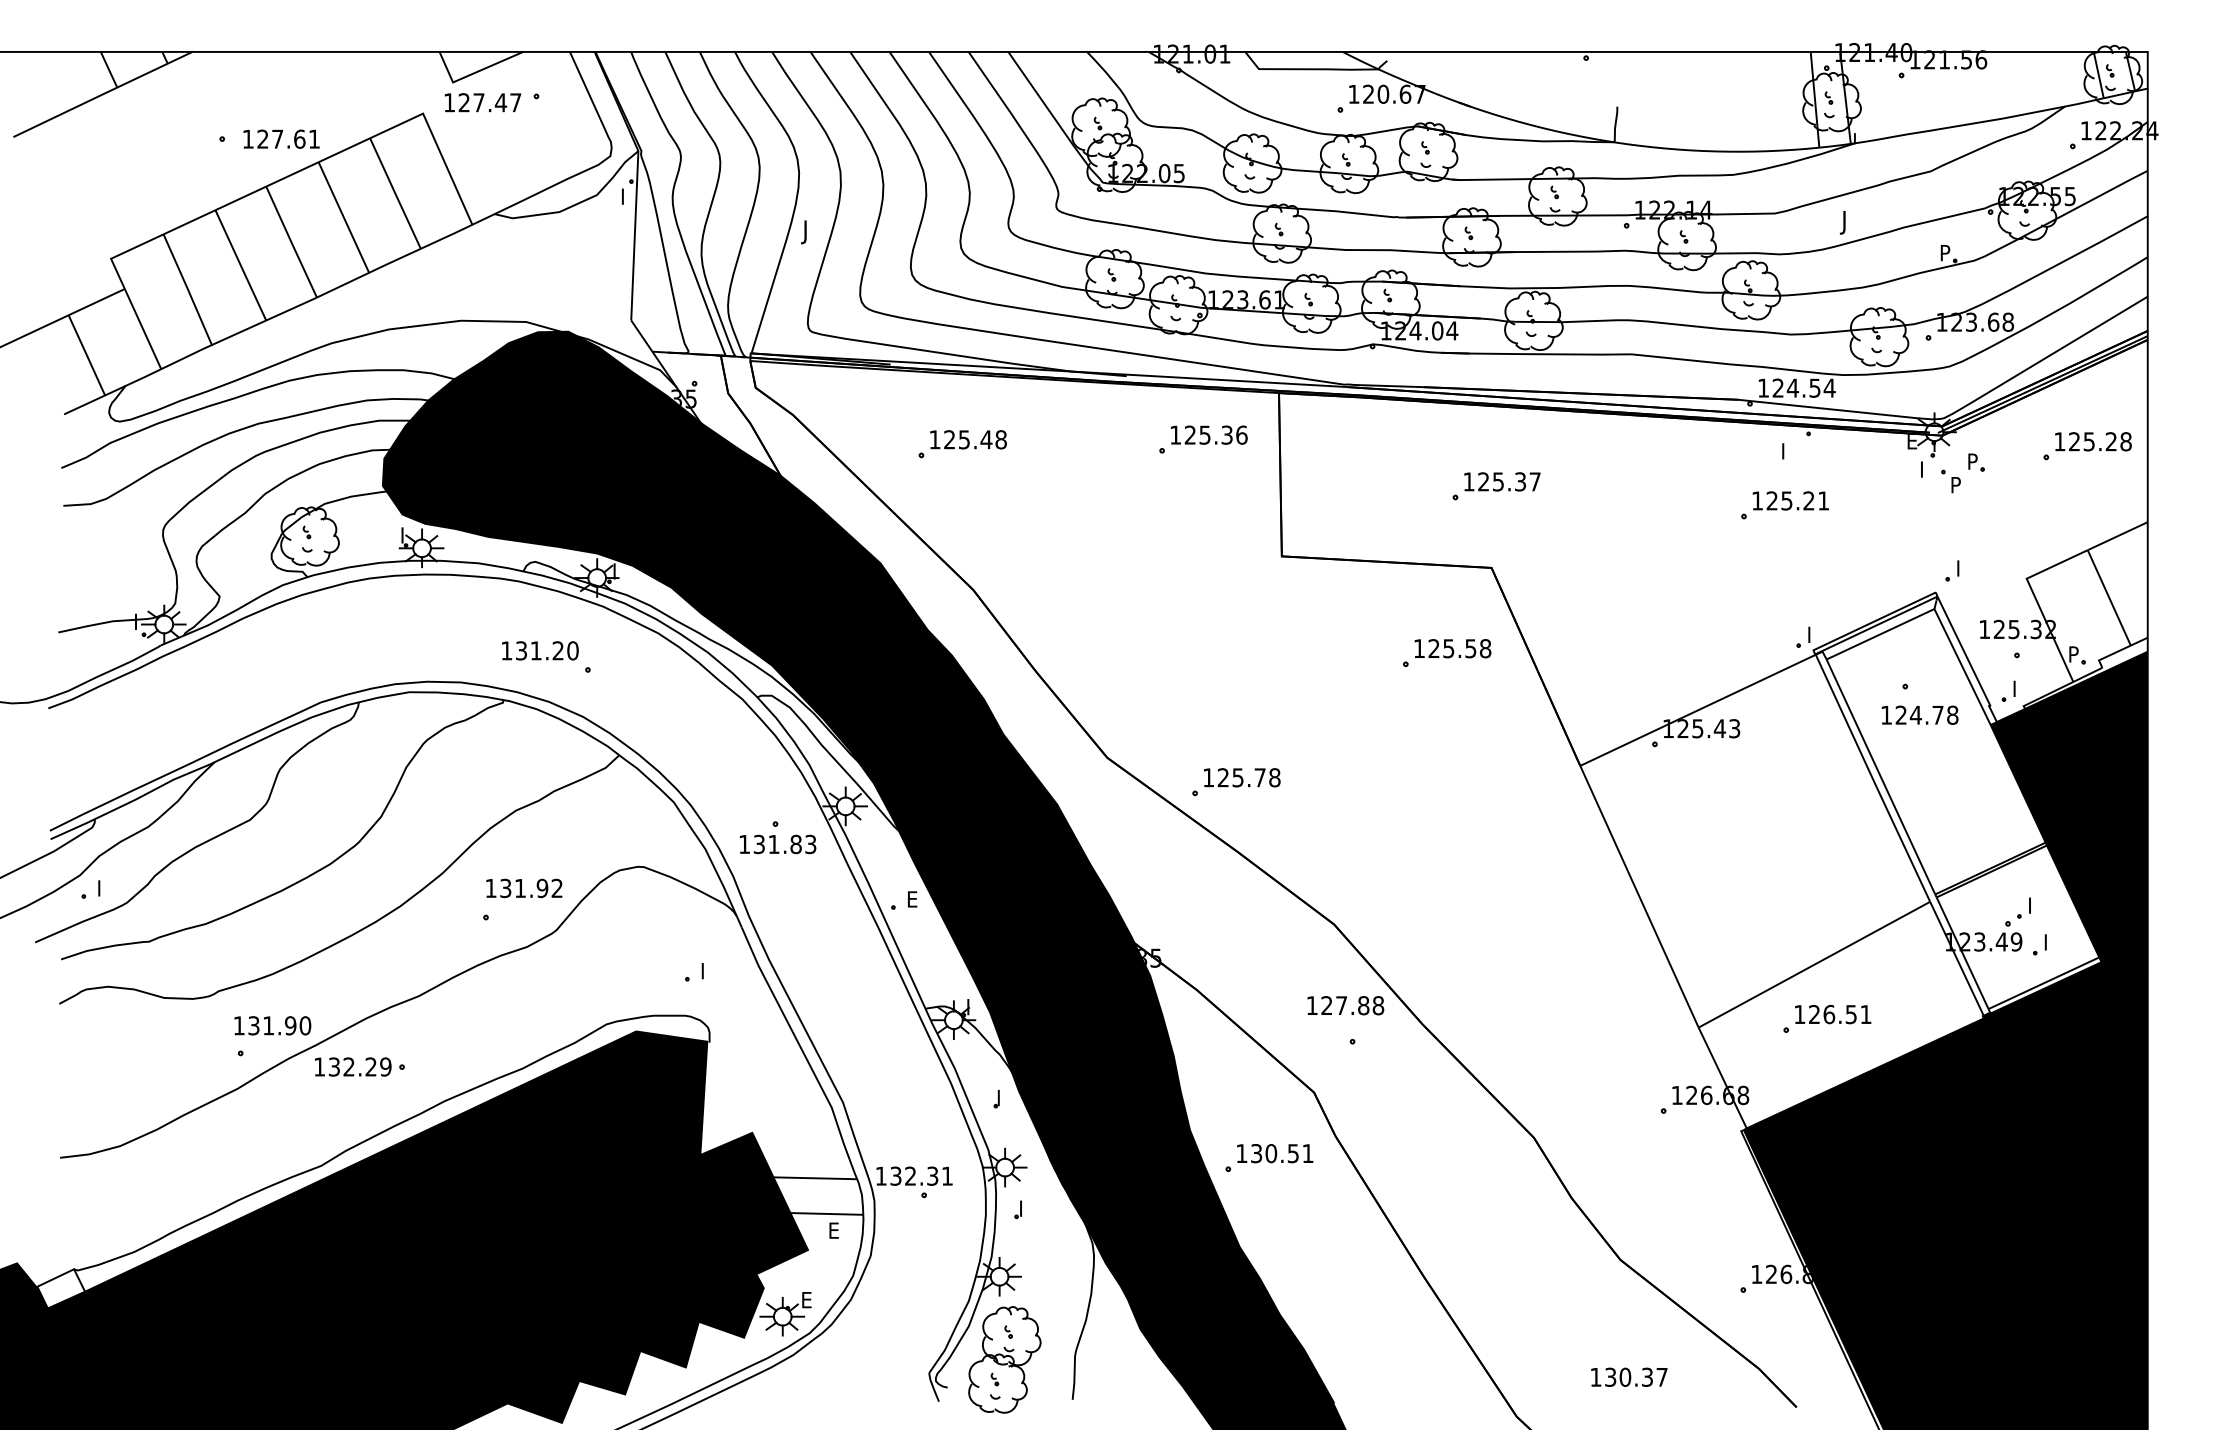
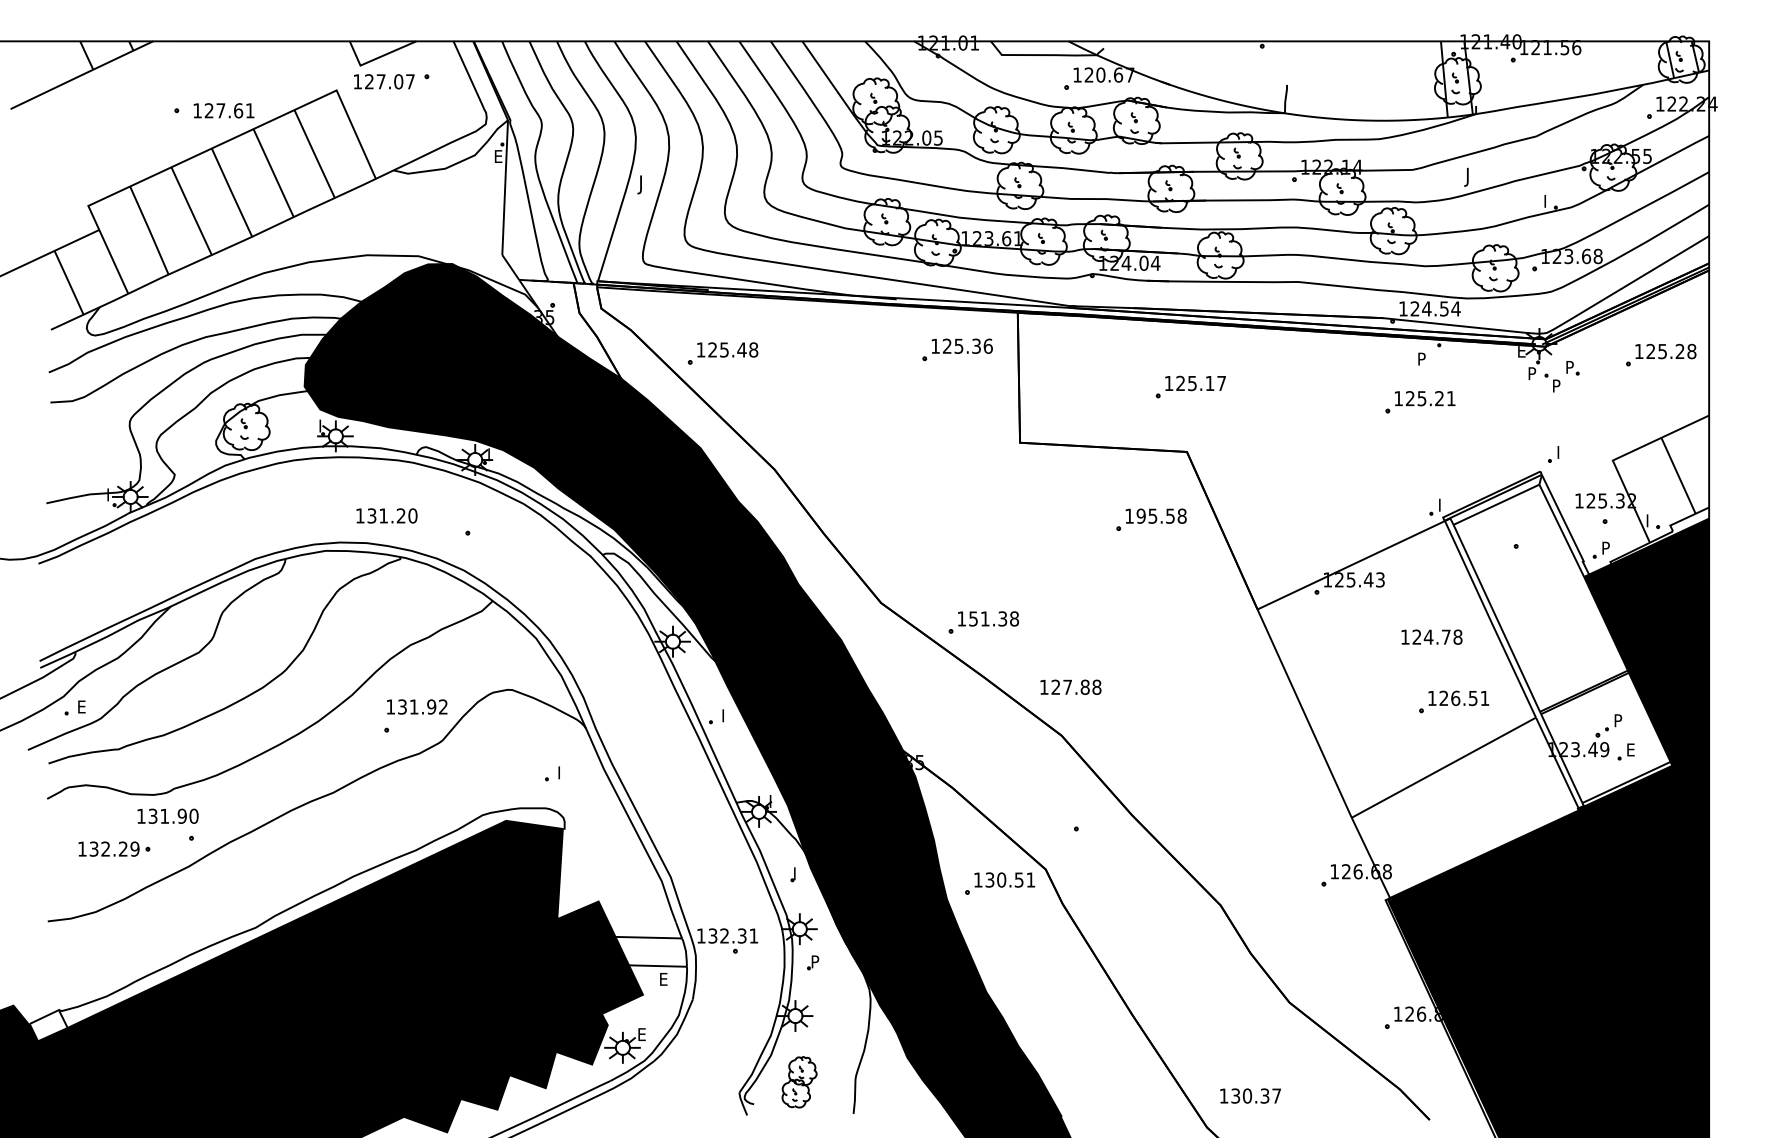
text: (500, 102) -> (398, 81), 127.47 -> 127.07
text: (627, 196) -> (499, 156), I -> E
text: (1945, 249) -> (1548, 198), P -> I
part: (961, 444) -> (722, 353), moved
text: (1787, 447) -> (1422, 356), I -> P
text: (1927, 465) -> (1533, 370), I -> P
text: (1519, 481) -> (1209, 383), 125.37 -> 125.17
text: (1433, 647) -> (1140, 515), 125.58 -> 195.58
text: (539, 650) -> (386, 515), moved
text: (2075, 651) -> (1651, 518), P -> I
text: (2018, 685) -> (1606, 545), I -> P
text: (1919, 714) -> (1431, 636), moved
text: (1242, 777) -> (988, 618), 125.78 -> 151.38
part: (777, 837) -> (618, 666), removed
text: (103, 887) -> (82, 706), I -> E
text: (912, 899) -> (726, 715), E -> I
text: (2035, 901) -> (1619, 717), I -> P
text: (2050, 941) -> (1631, 749), I -> E
text: (1345, 1004) -> (1070, 686), moved
part: (1827, 1018) -> (1454, 701), moved
text: (272, 1024) -> (167, 815), moved
part: (360, 1066) -> (114, 848), moved
part: (1269, 1157) -> (1000, 883), moved
text: (1026, 1205) -> (816, 959), I -> P
part: (1004, 1360) -> (799, 1082), size x0.6
text: (1629, 1376) -> (1250, 1095), moved

